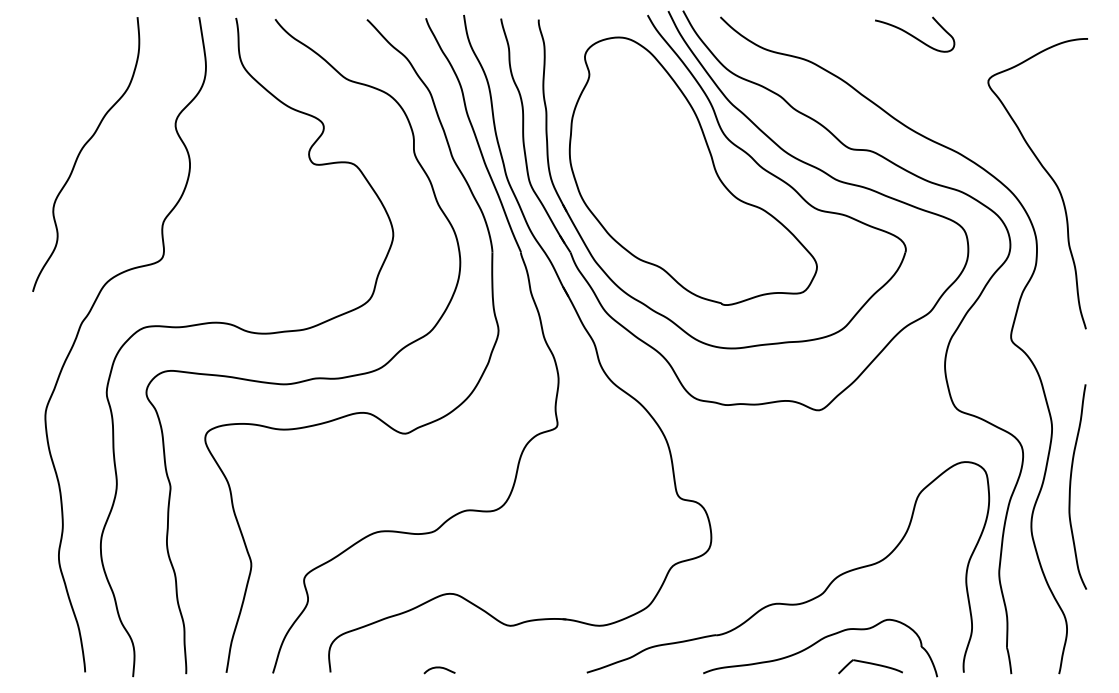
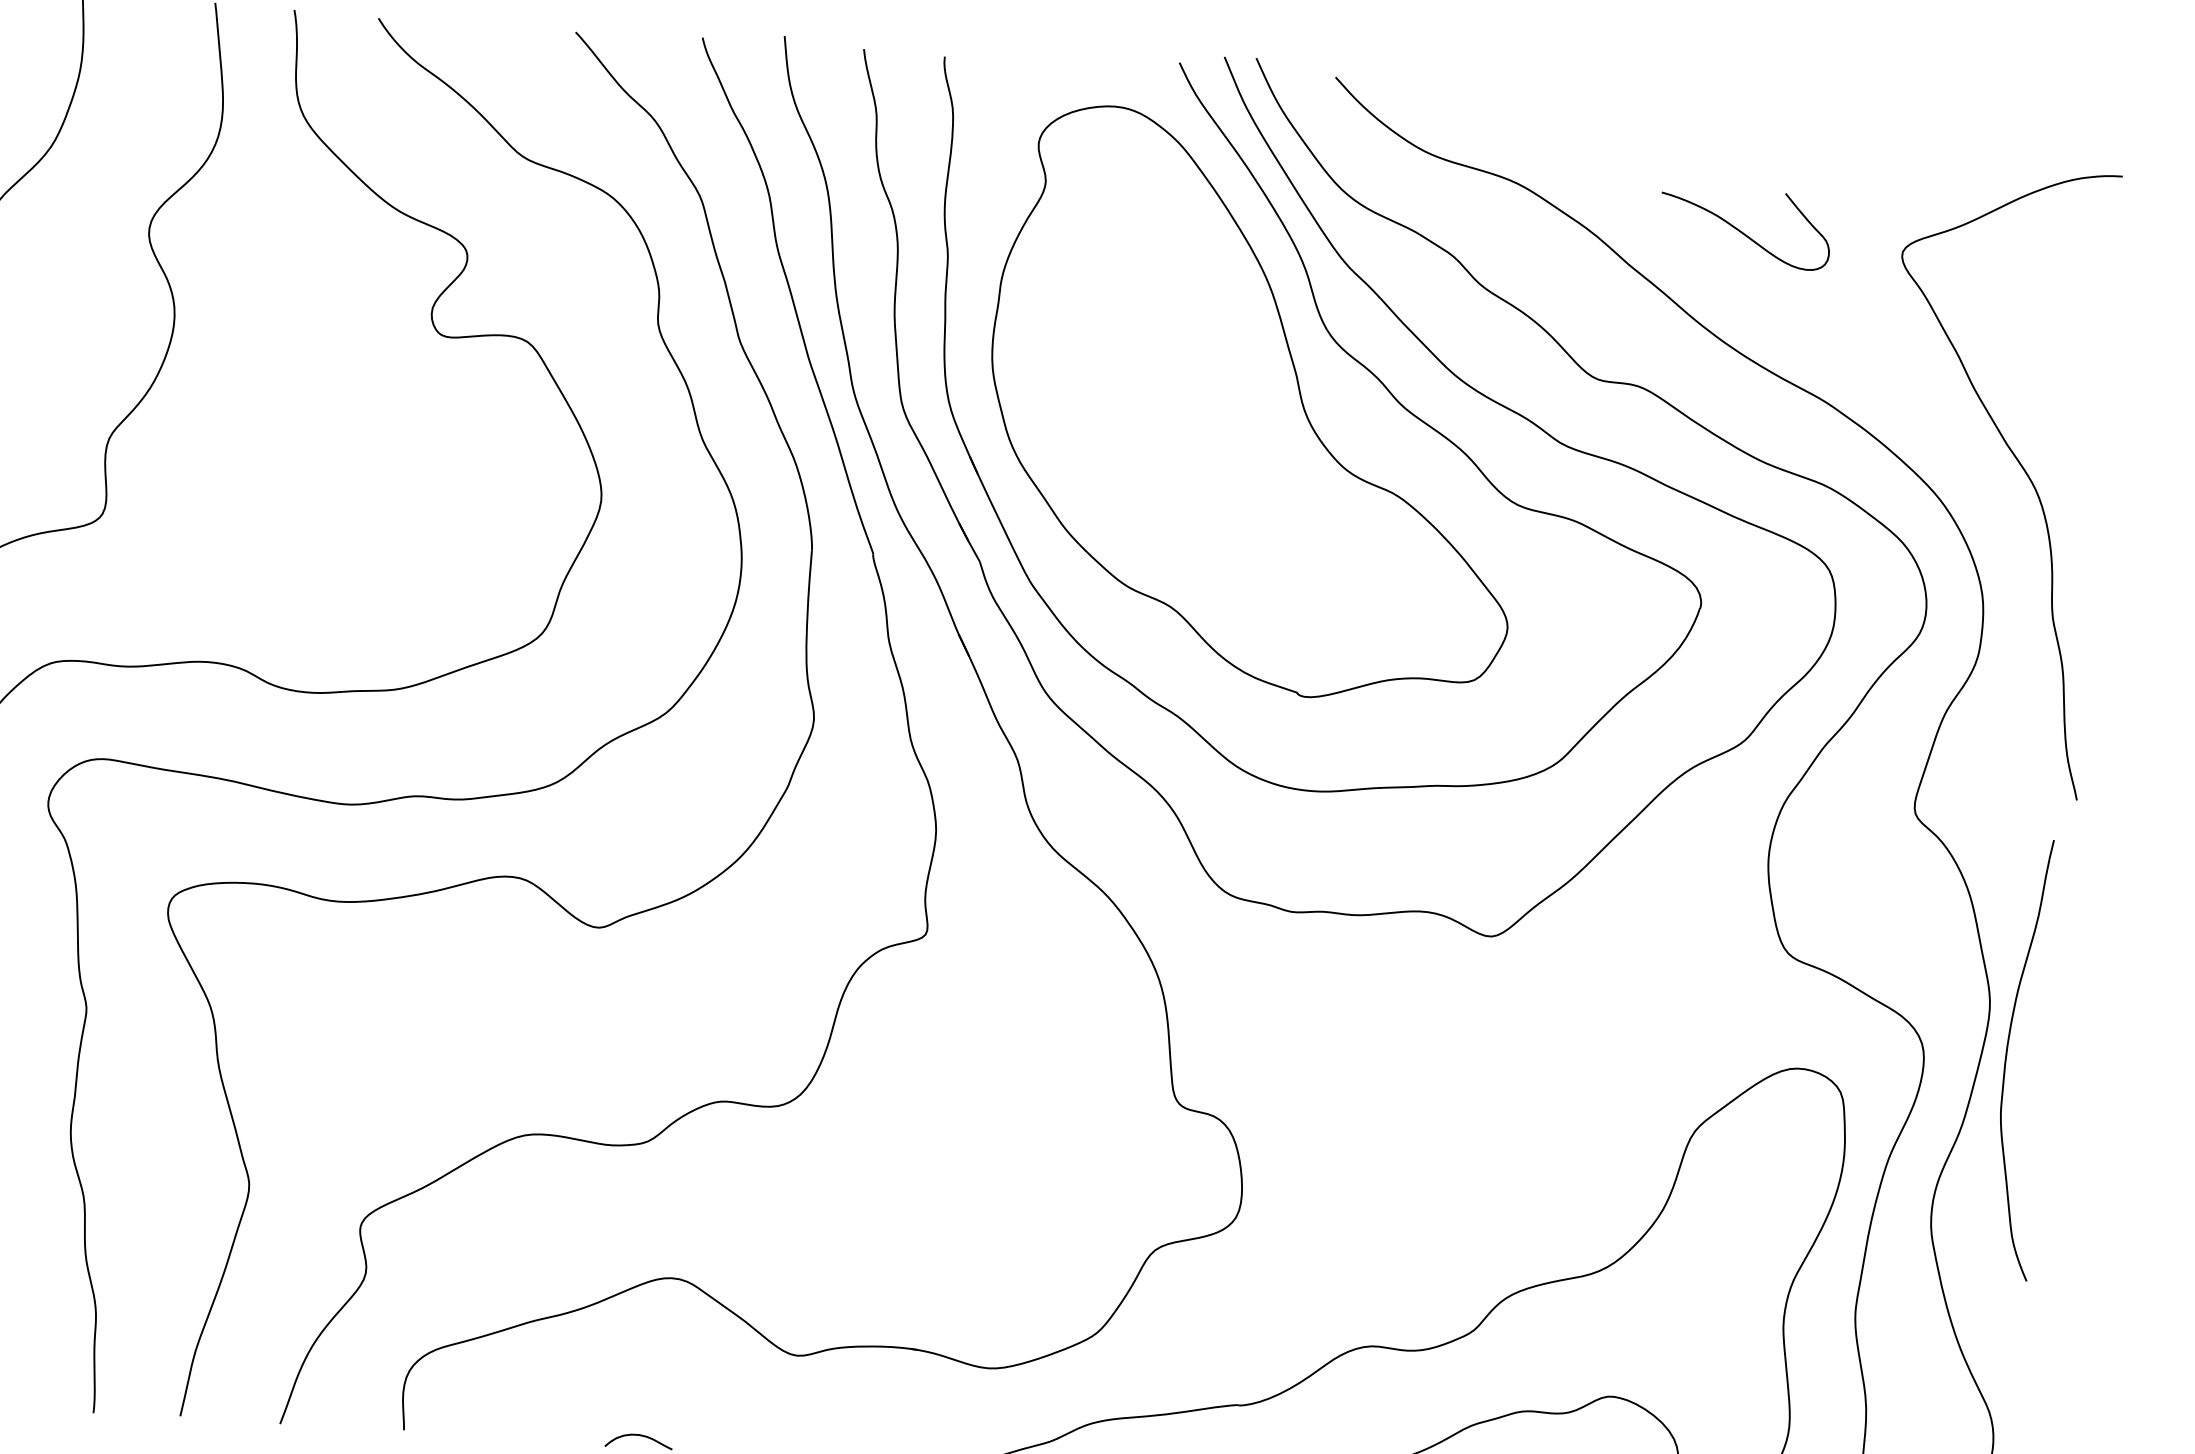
curve: (915, 36) -> (1746, 232), moved
curve: (1071, 485) -> (2009, 1055), moved

